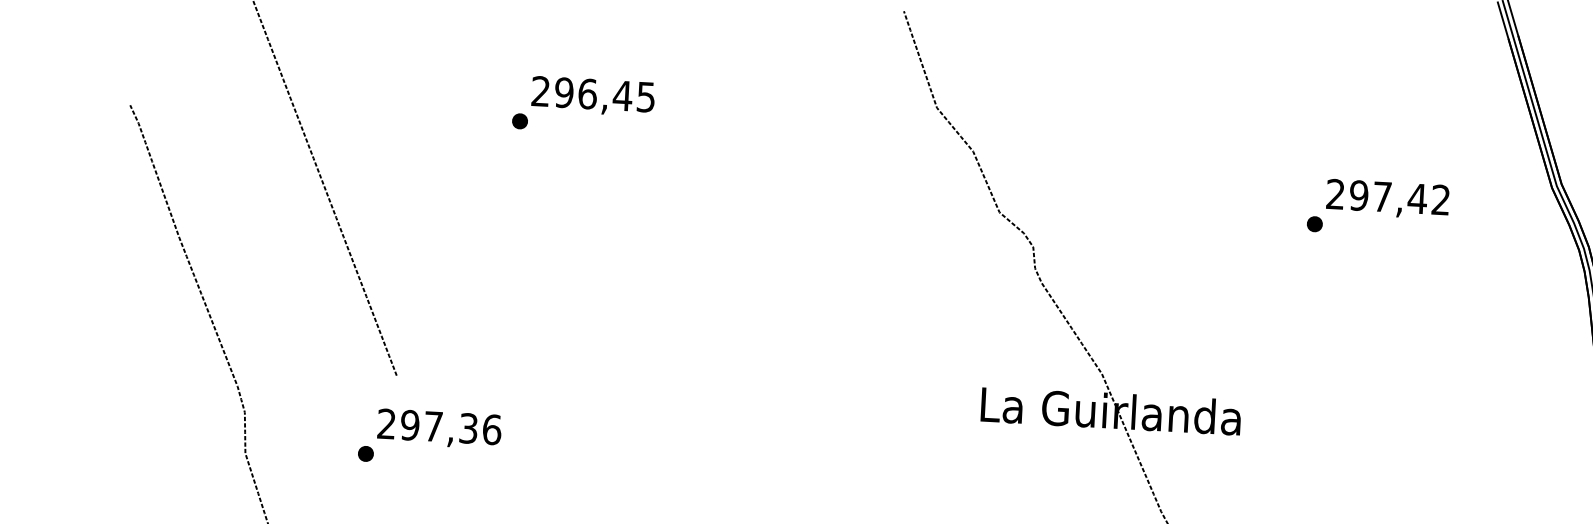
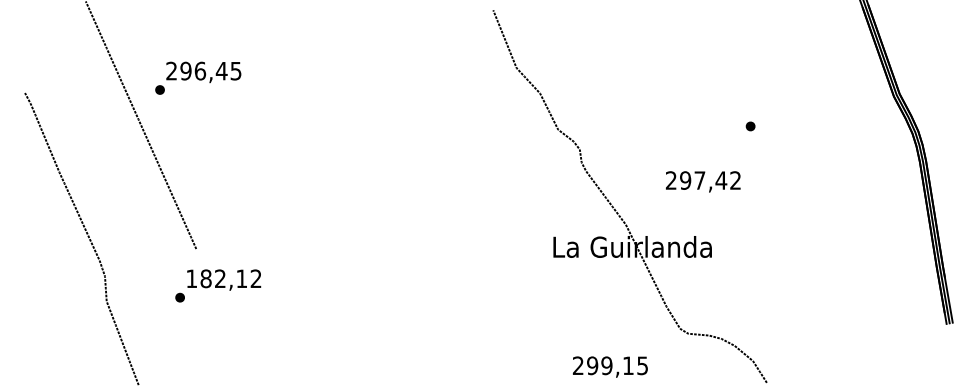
text: (584, 104) -> (198, 77), moved
text: (1388, 198) -> (703, 181), moved
text: (438, 426) -> (223, 278), 297,36 -> 182,12

